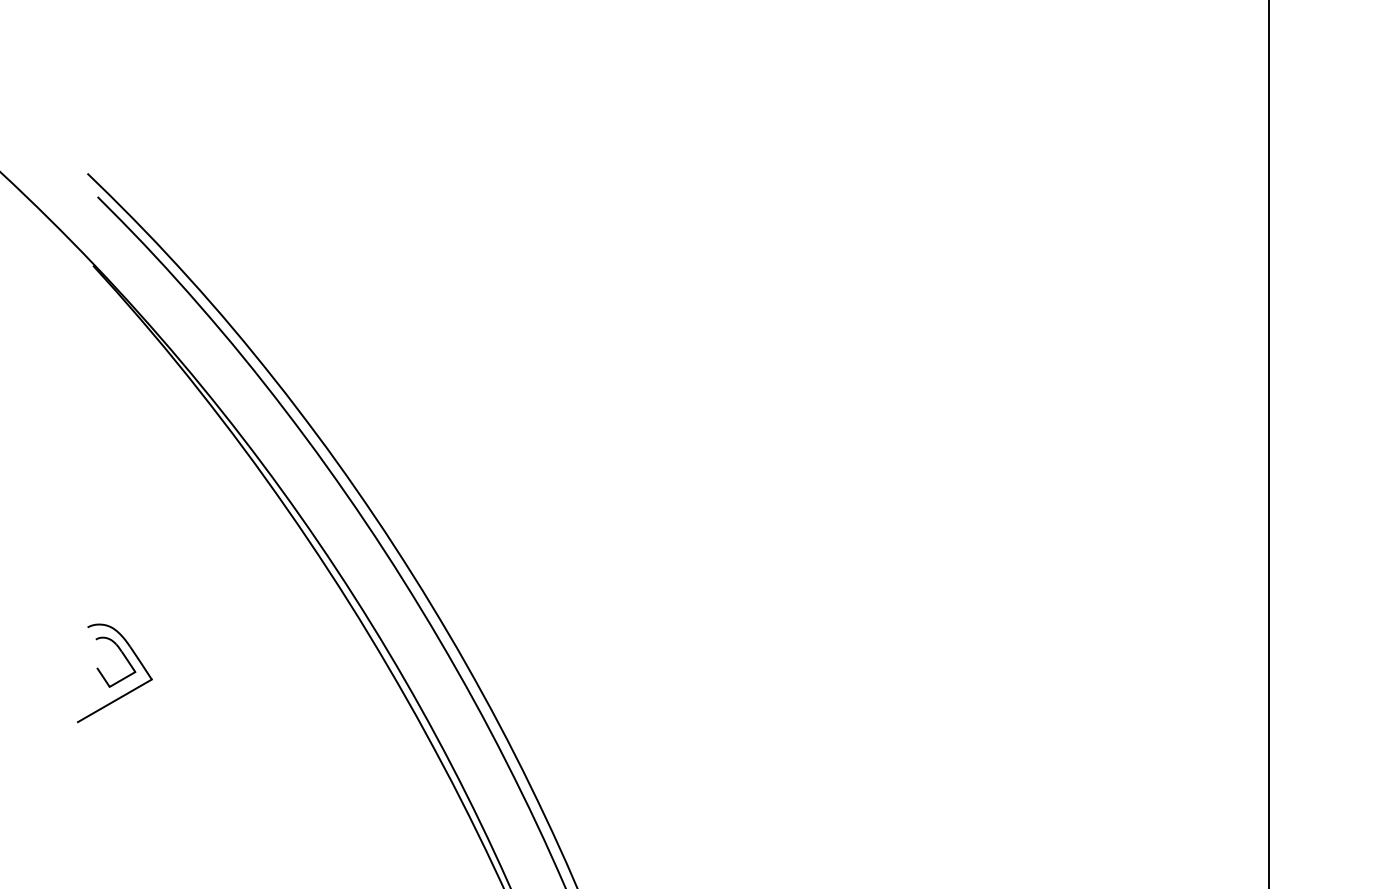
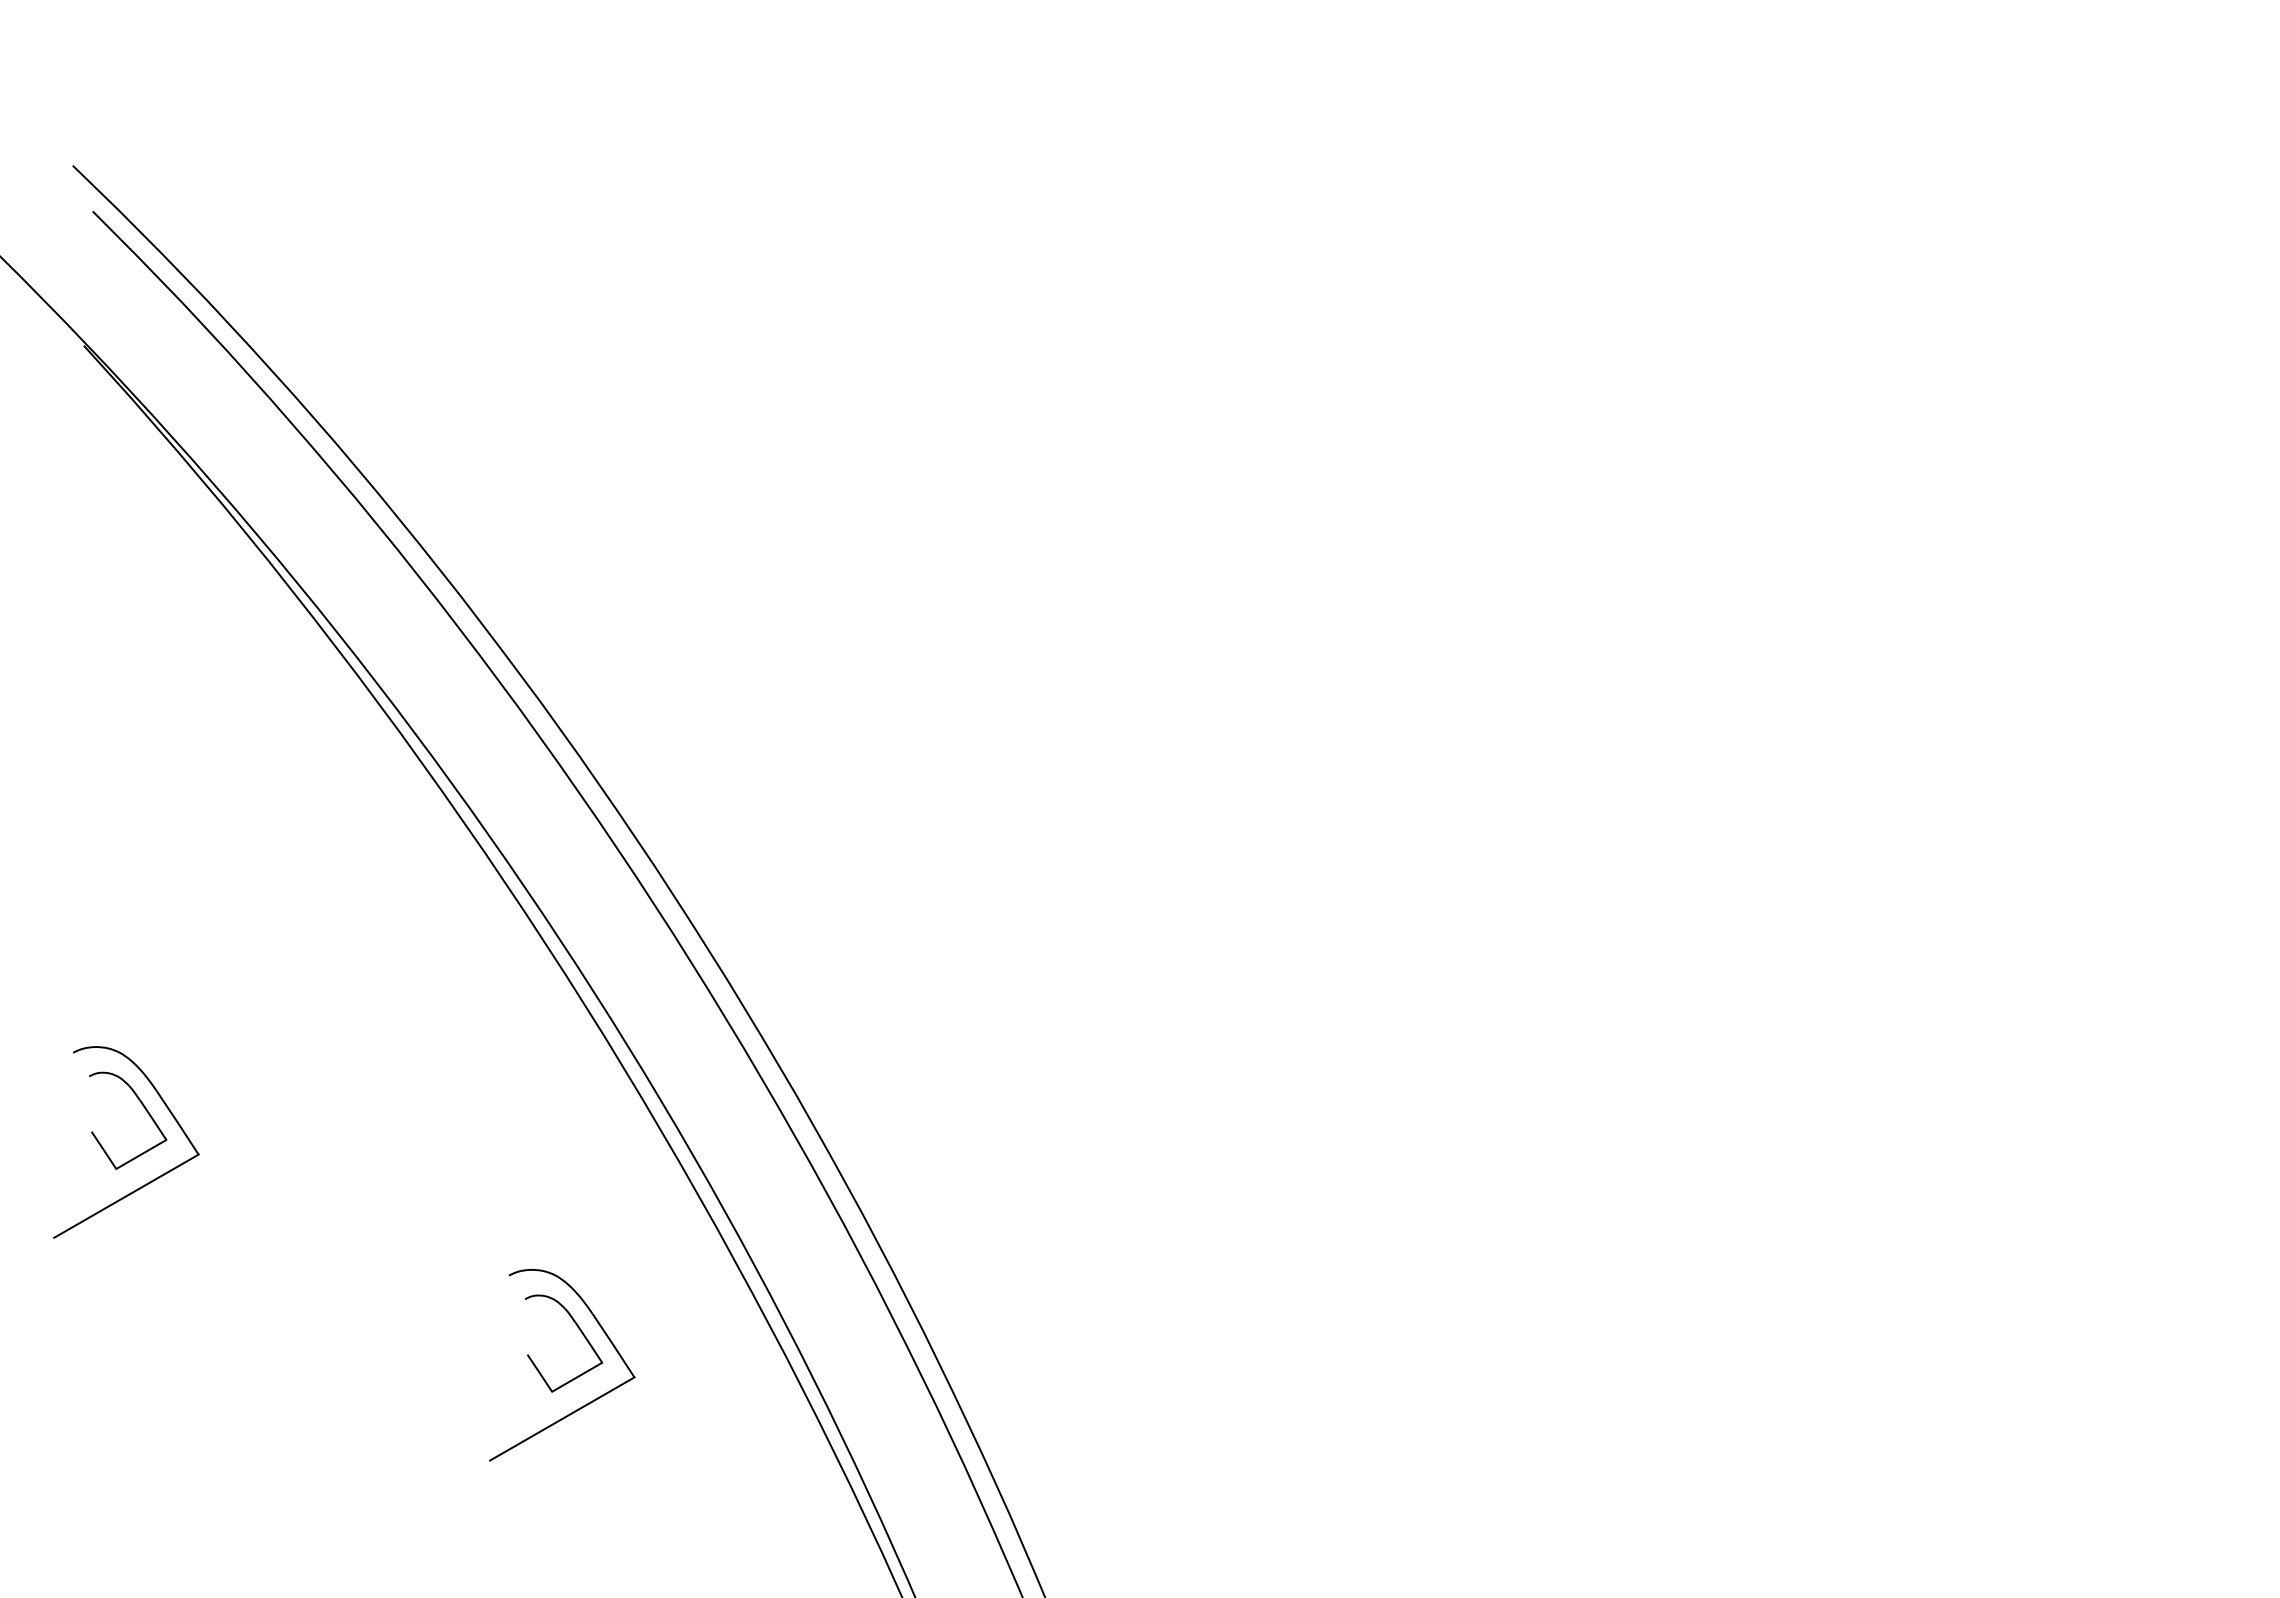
part: (341, 794) -> (569, 1379), added

